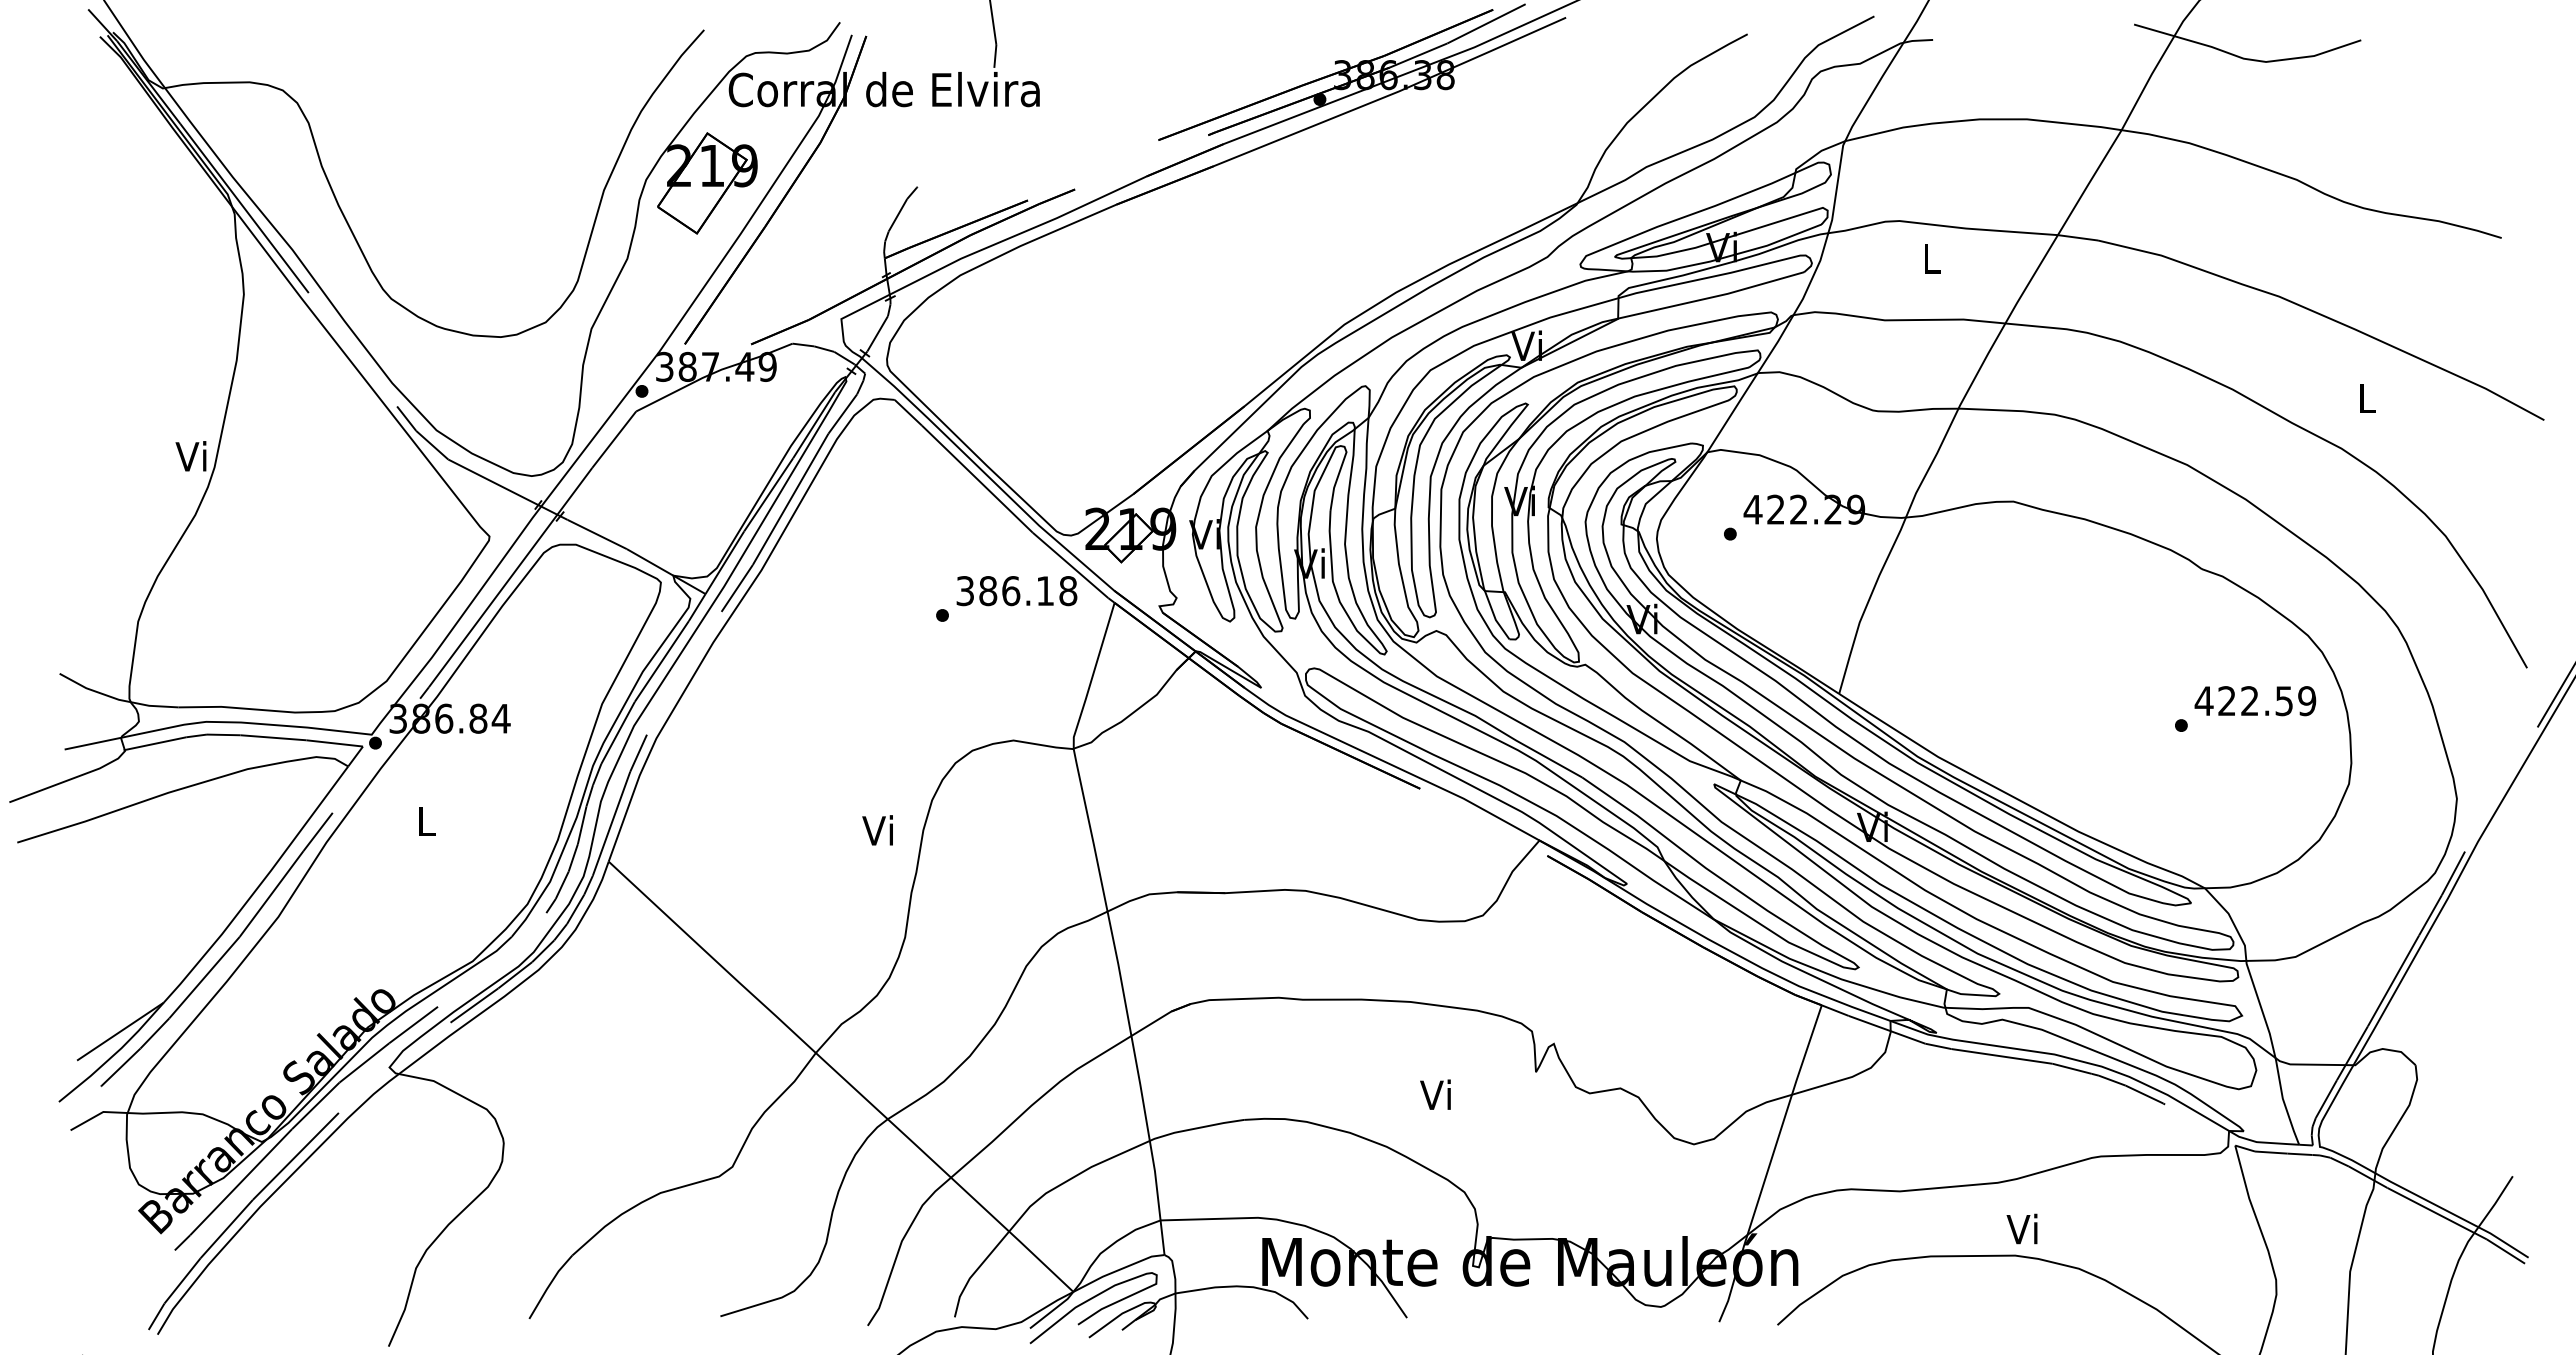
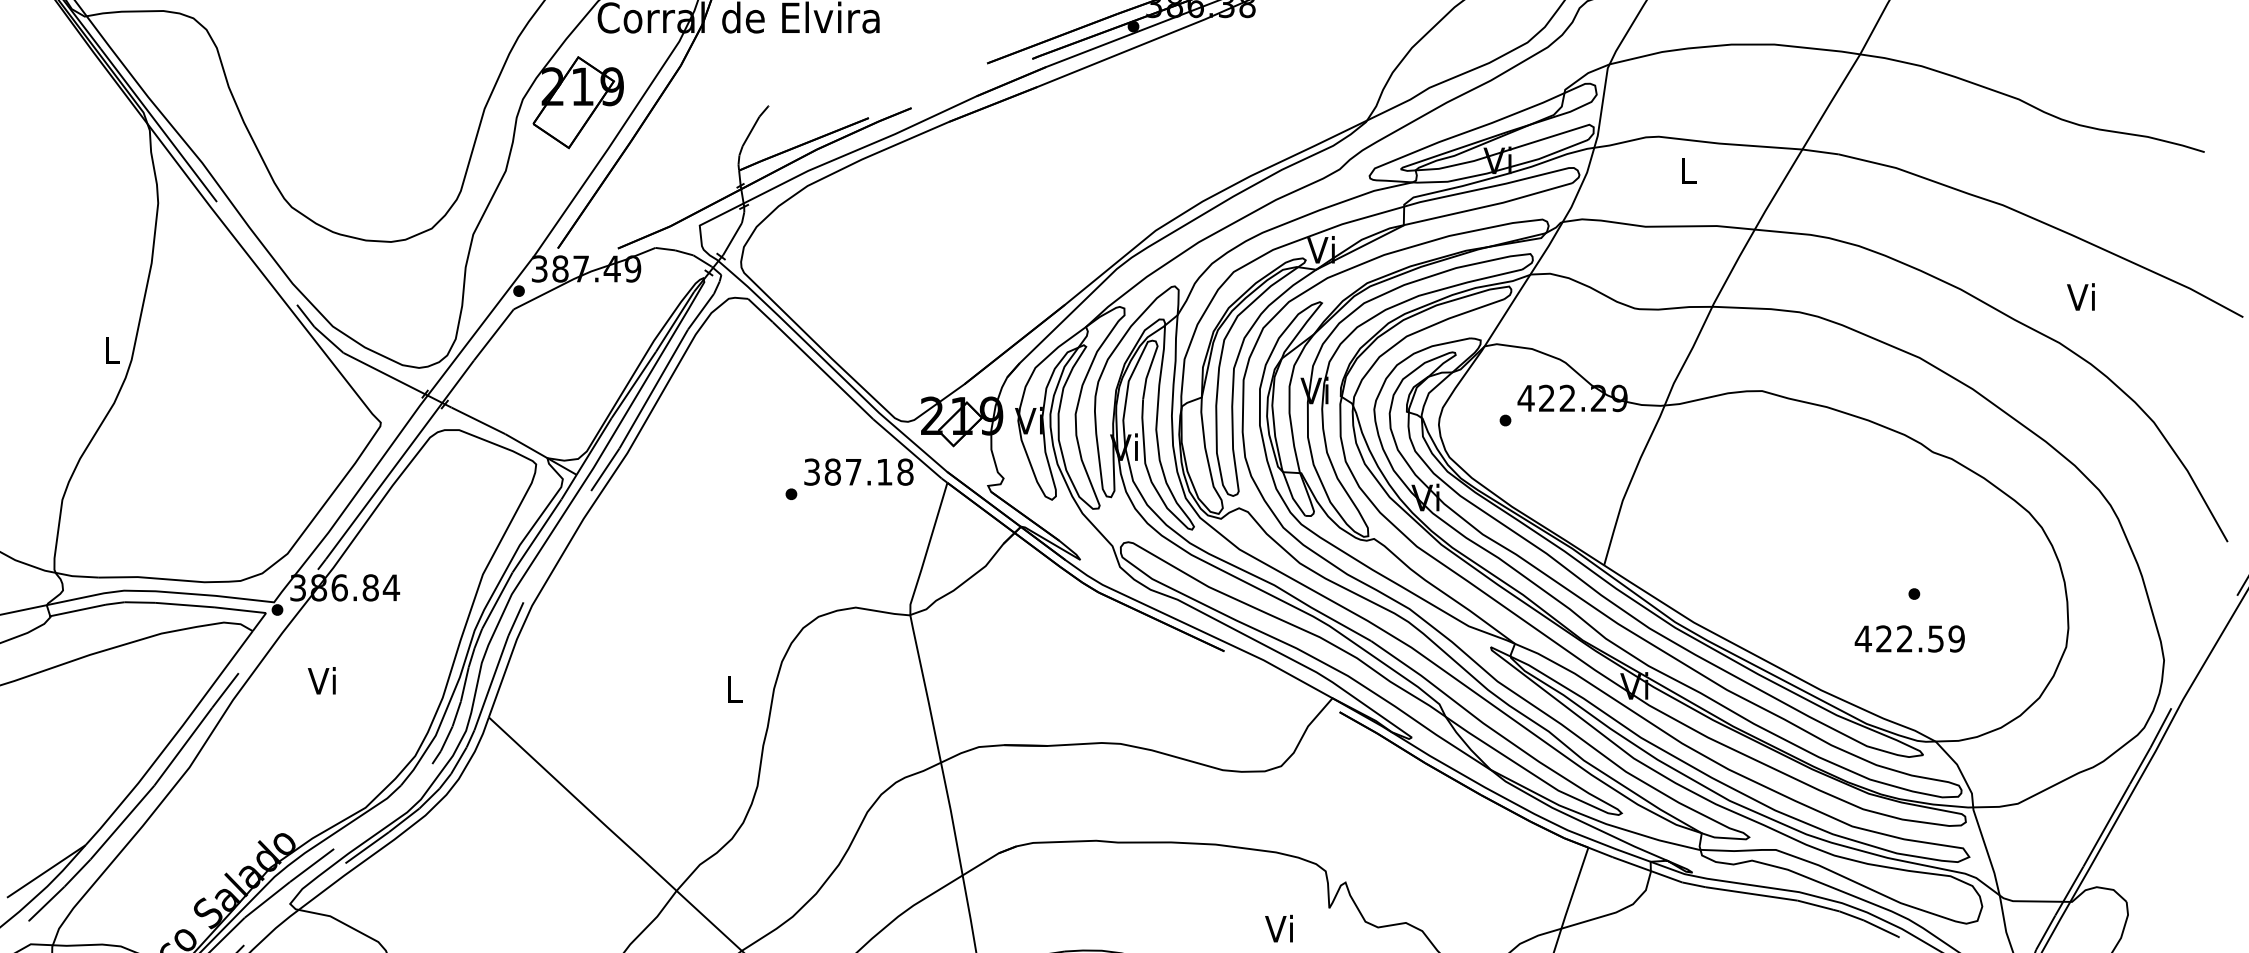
text: (2364, 397) -> (2080, 296), L -> Vi
text: (190, 456) -> (109, 350), Vi -> L
text: (1011, 591) -> (853, 472), 386.18 -> 387.18
text: (2255, 701) -> (1909, 639), moved
text: (424, 821) -> (321, 681), L -> Vi
text: (877, 830) -> (732, 689), Vi -> L
text: (1435, 1094) -> (1279, 928), moved

